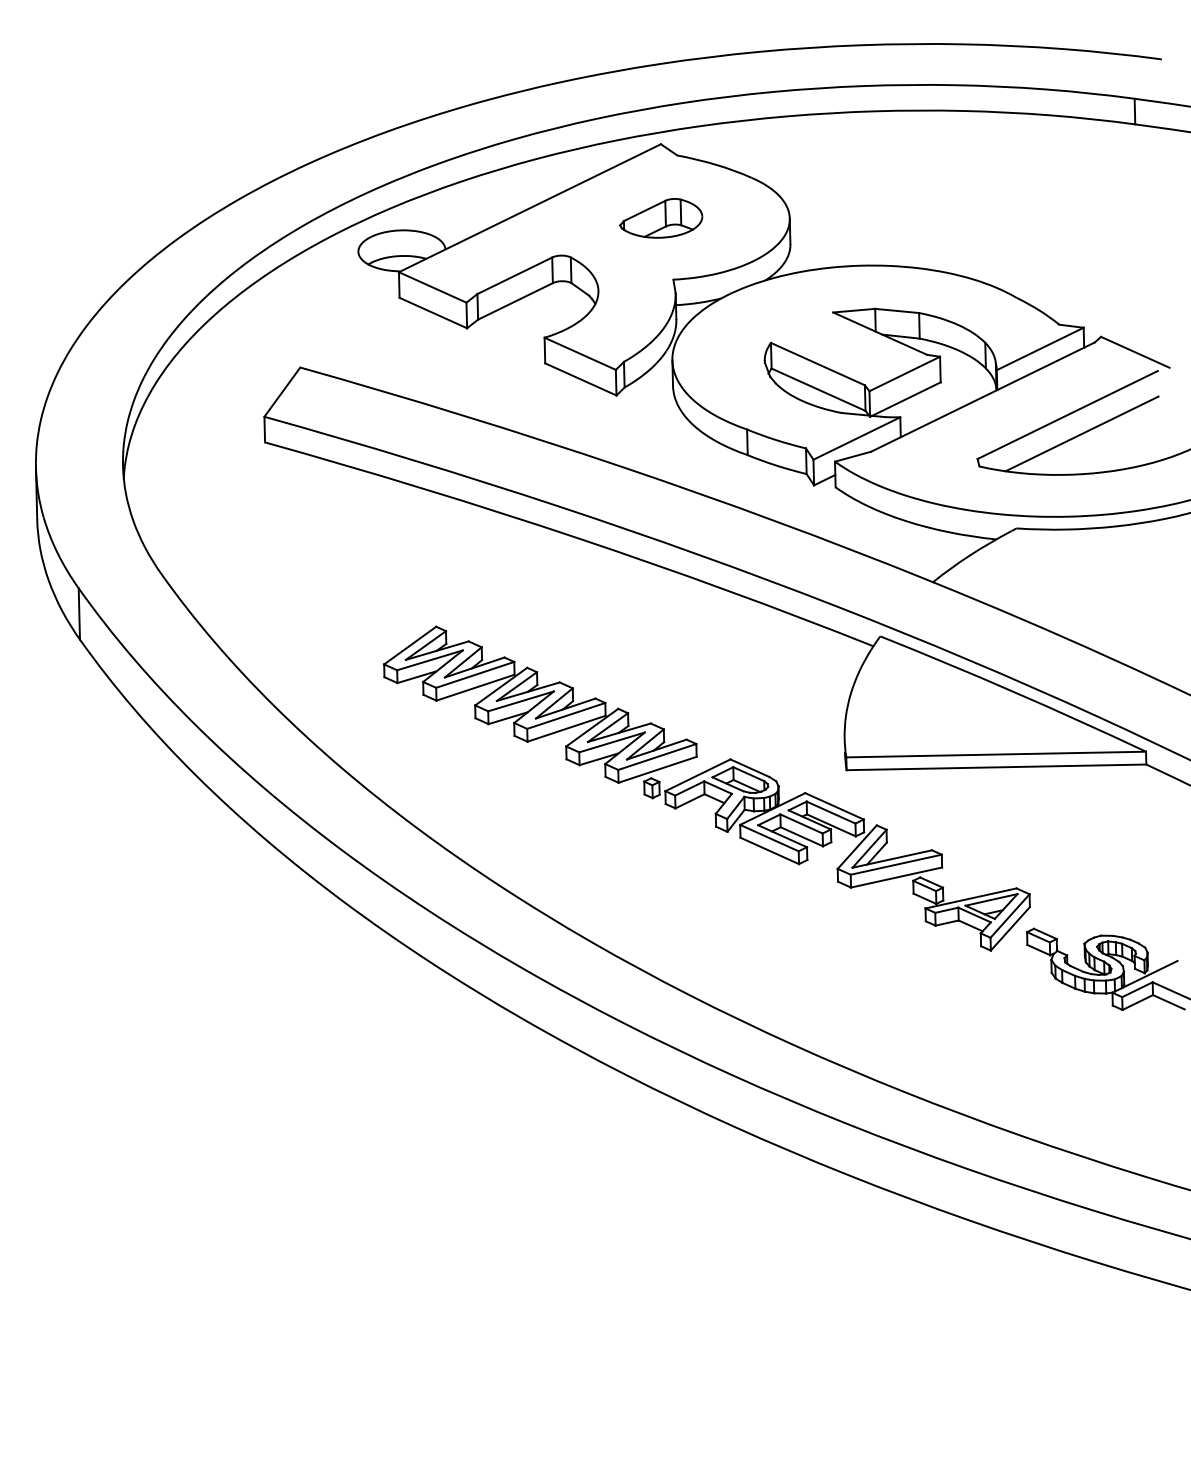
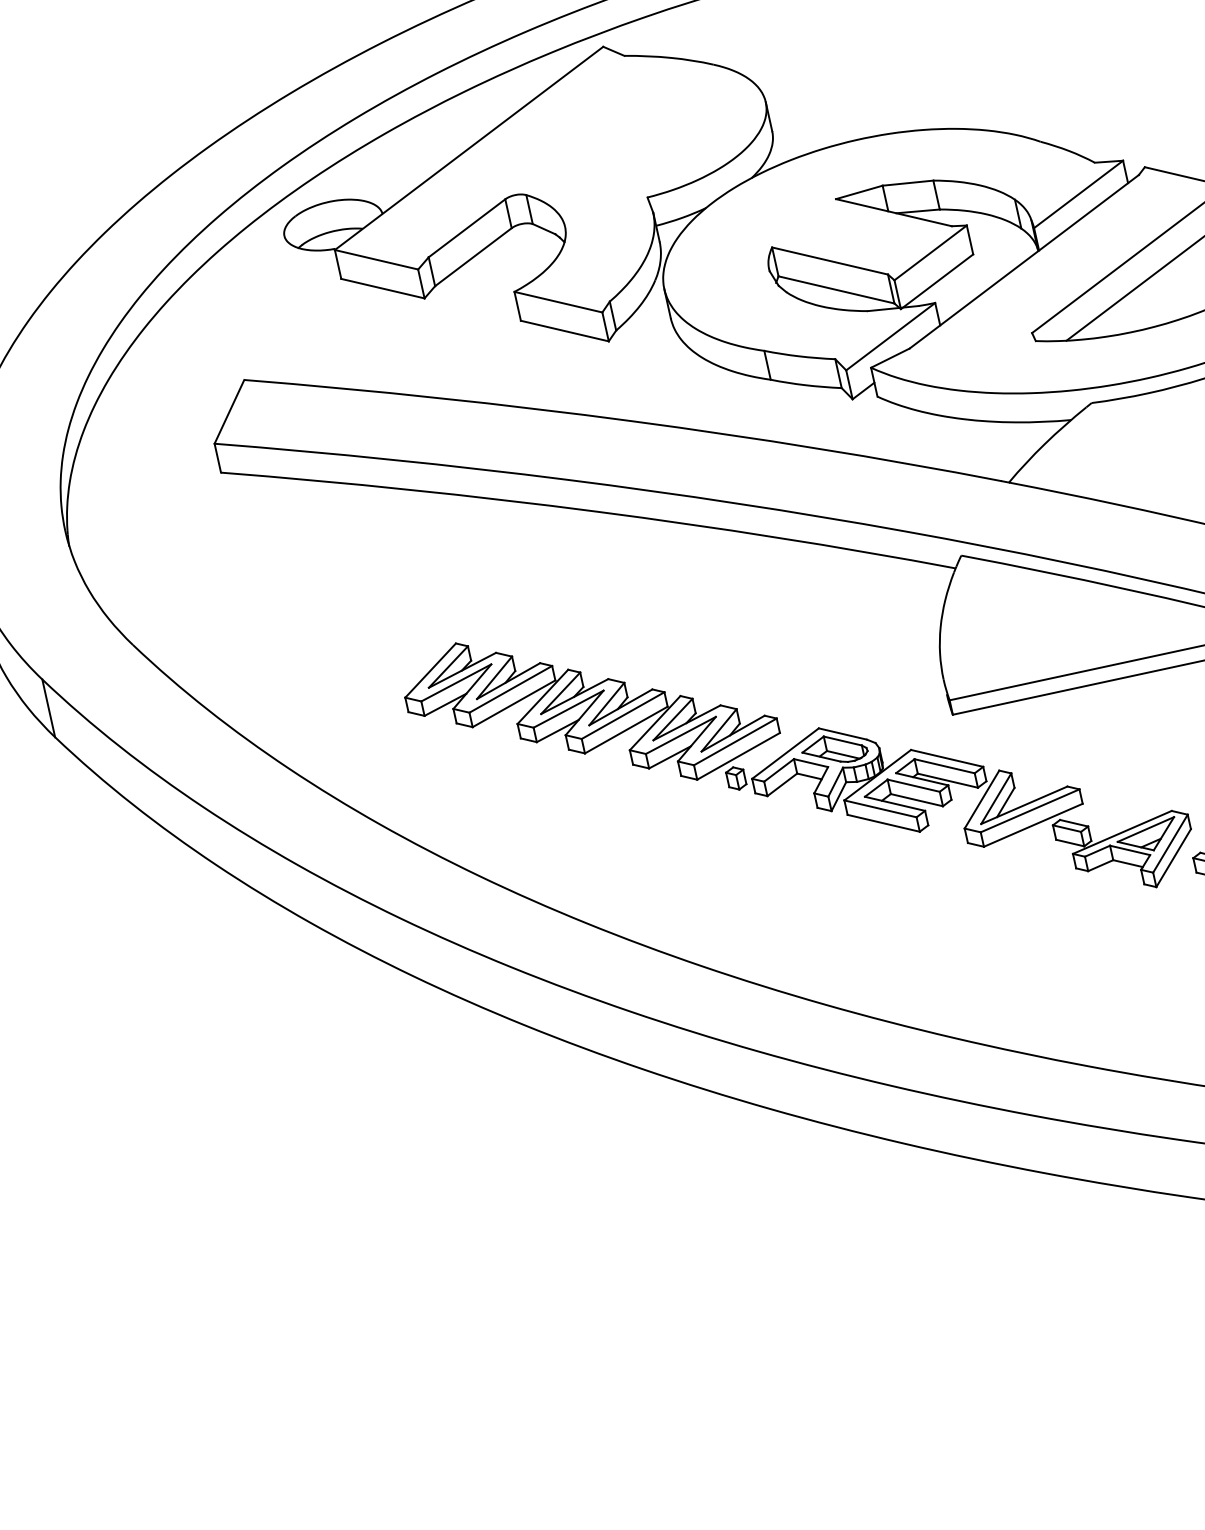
part: (661, 218) -> (620, 130), removed

